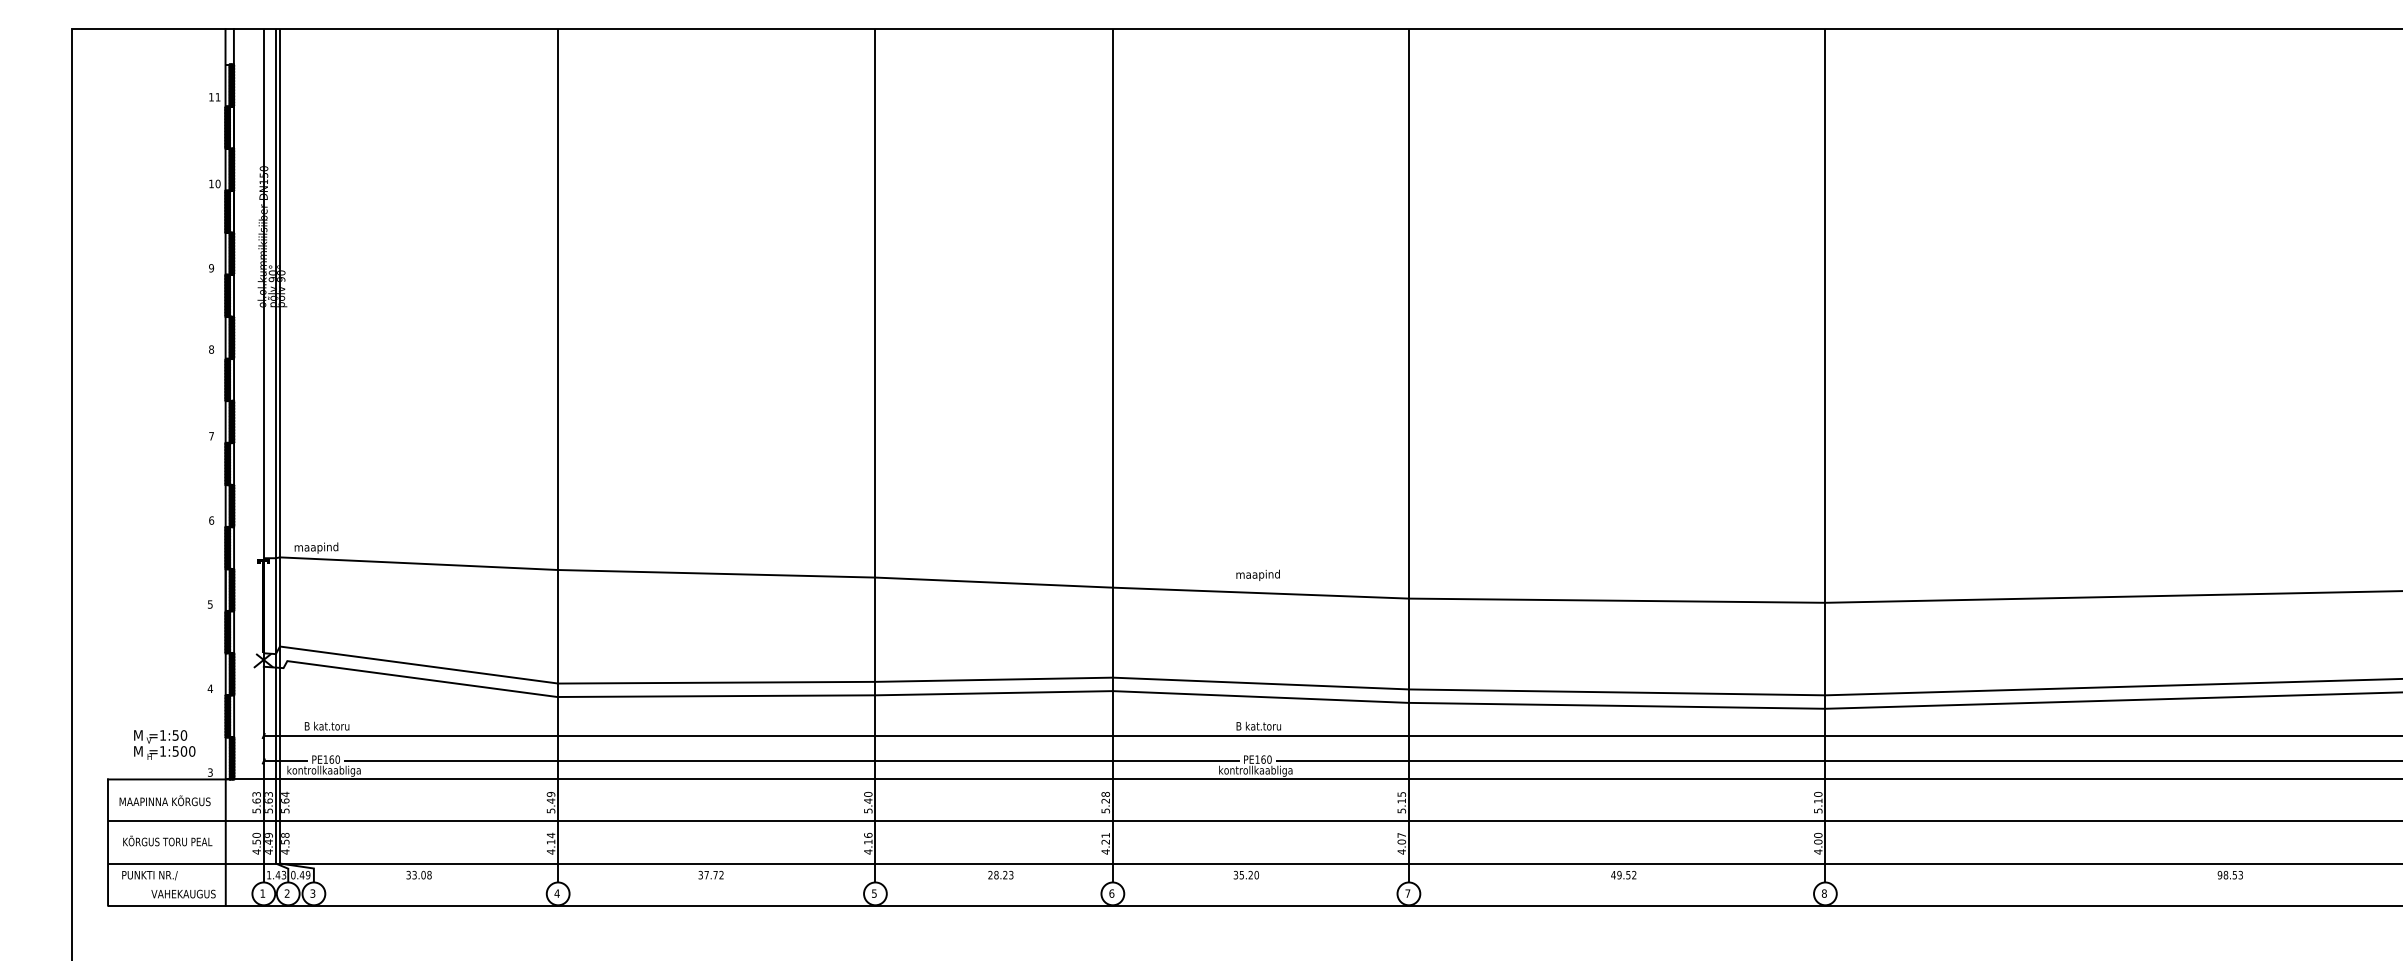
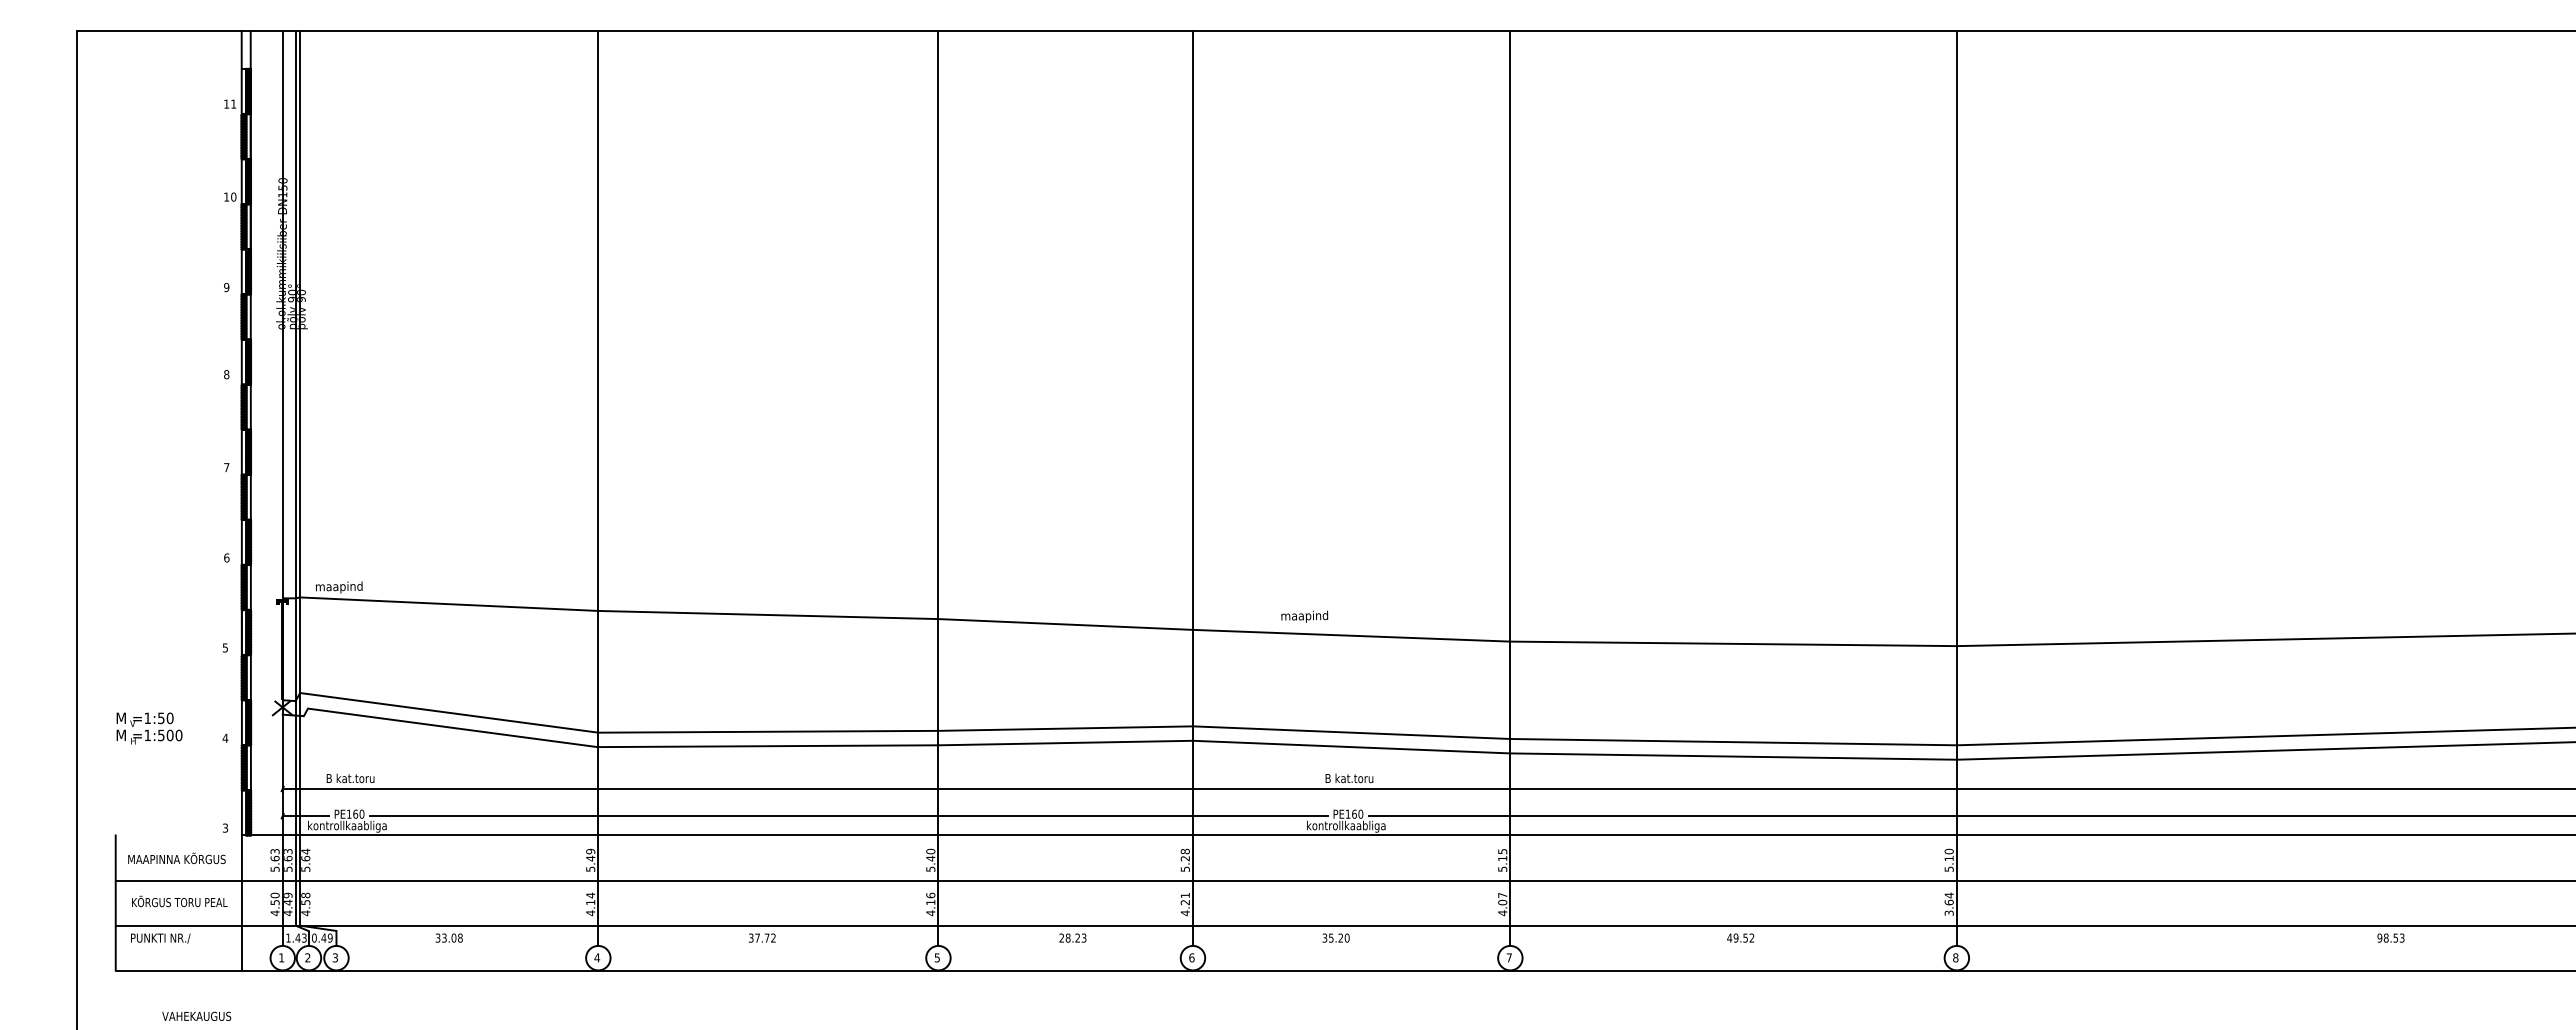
text: (1257, 575) -> (1304, 616), moved
text: (164, 744) -> (149, 728), moved
line: (168, 779) -> (180, 835), removed
text: (1817, 843) -> (1948, 904), 4.00 -> 3.64
text: (183, 893) -> (196, 1015), moved

